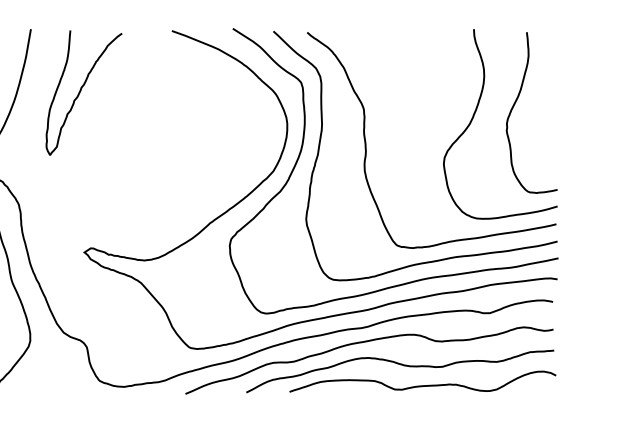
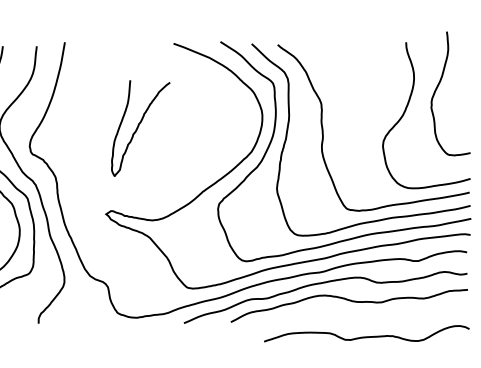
curve: (80, 93) -> (138, 128), moved
curve: (515, 104) -> (438, 87), moved
curve: (422, 385) -> (366, 336), moved

